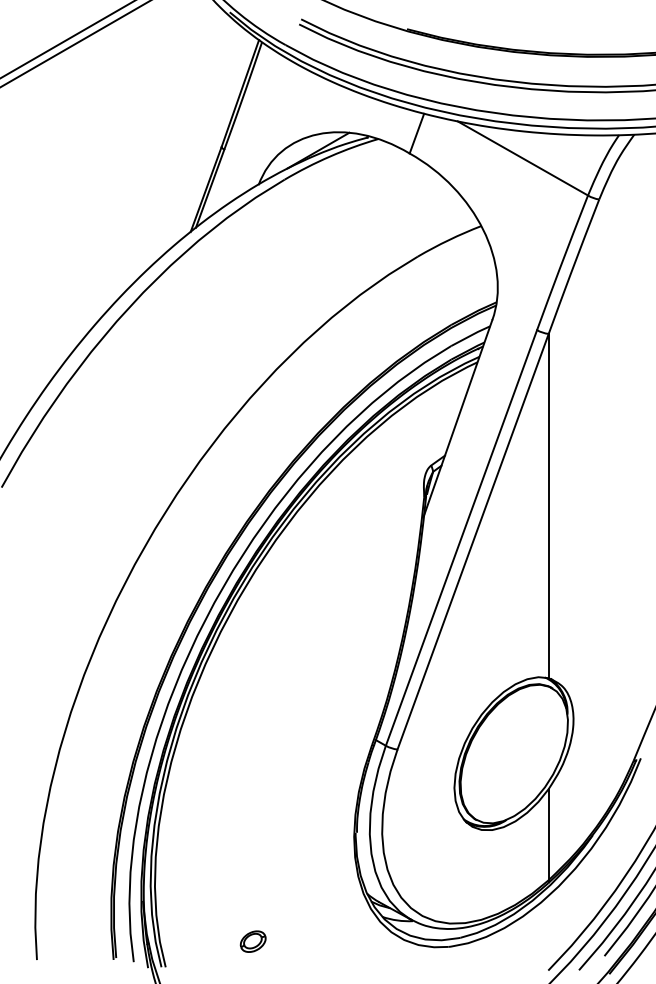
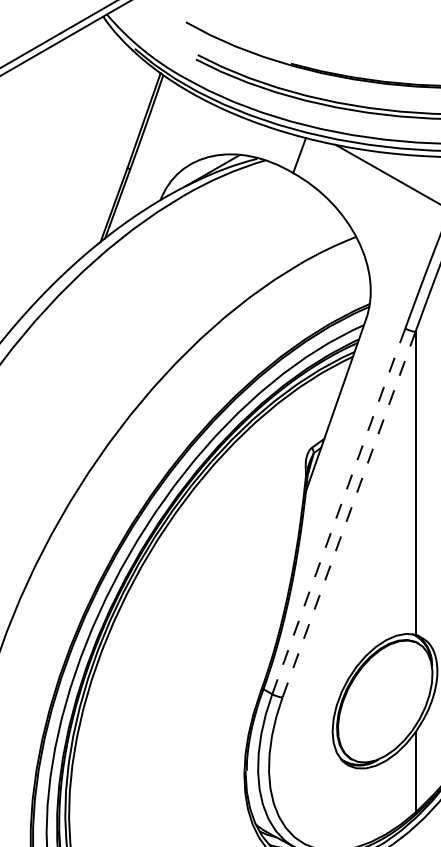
line: (461, 538) -> (338, 511), solid -> dashed
line: (472, 542) -> (348, 515), solid -> dashed

